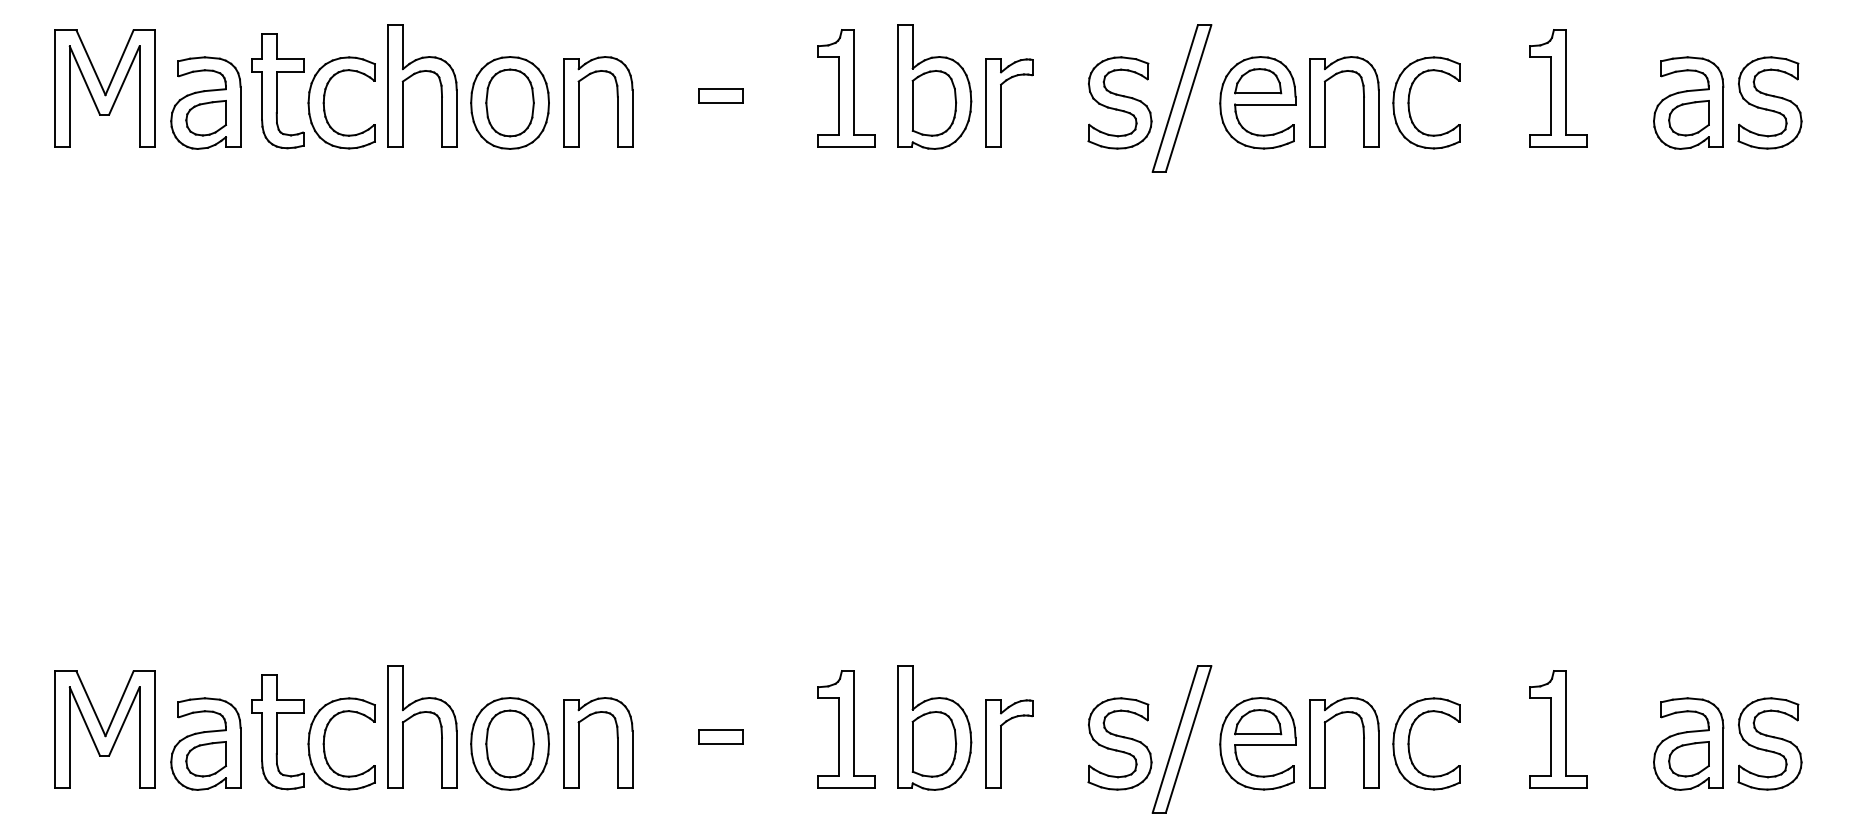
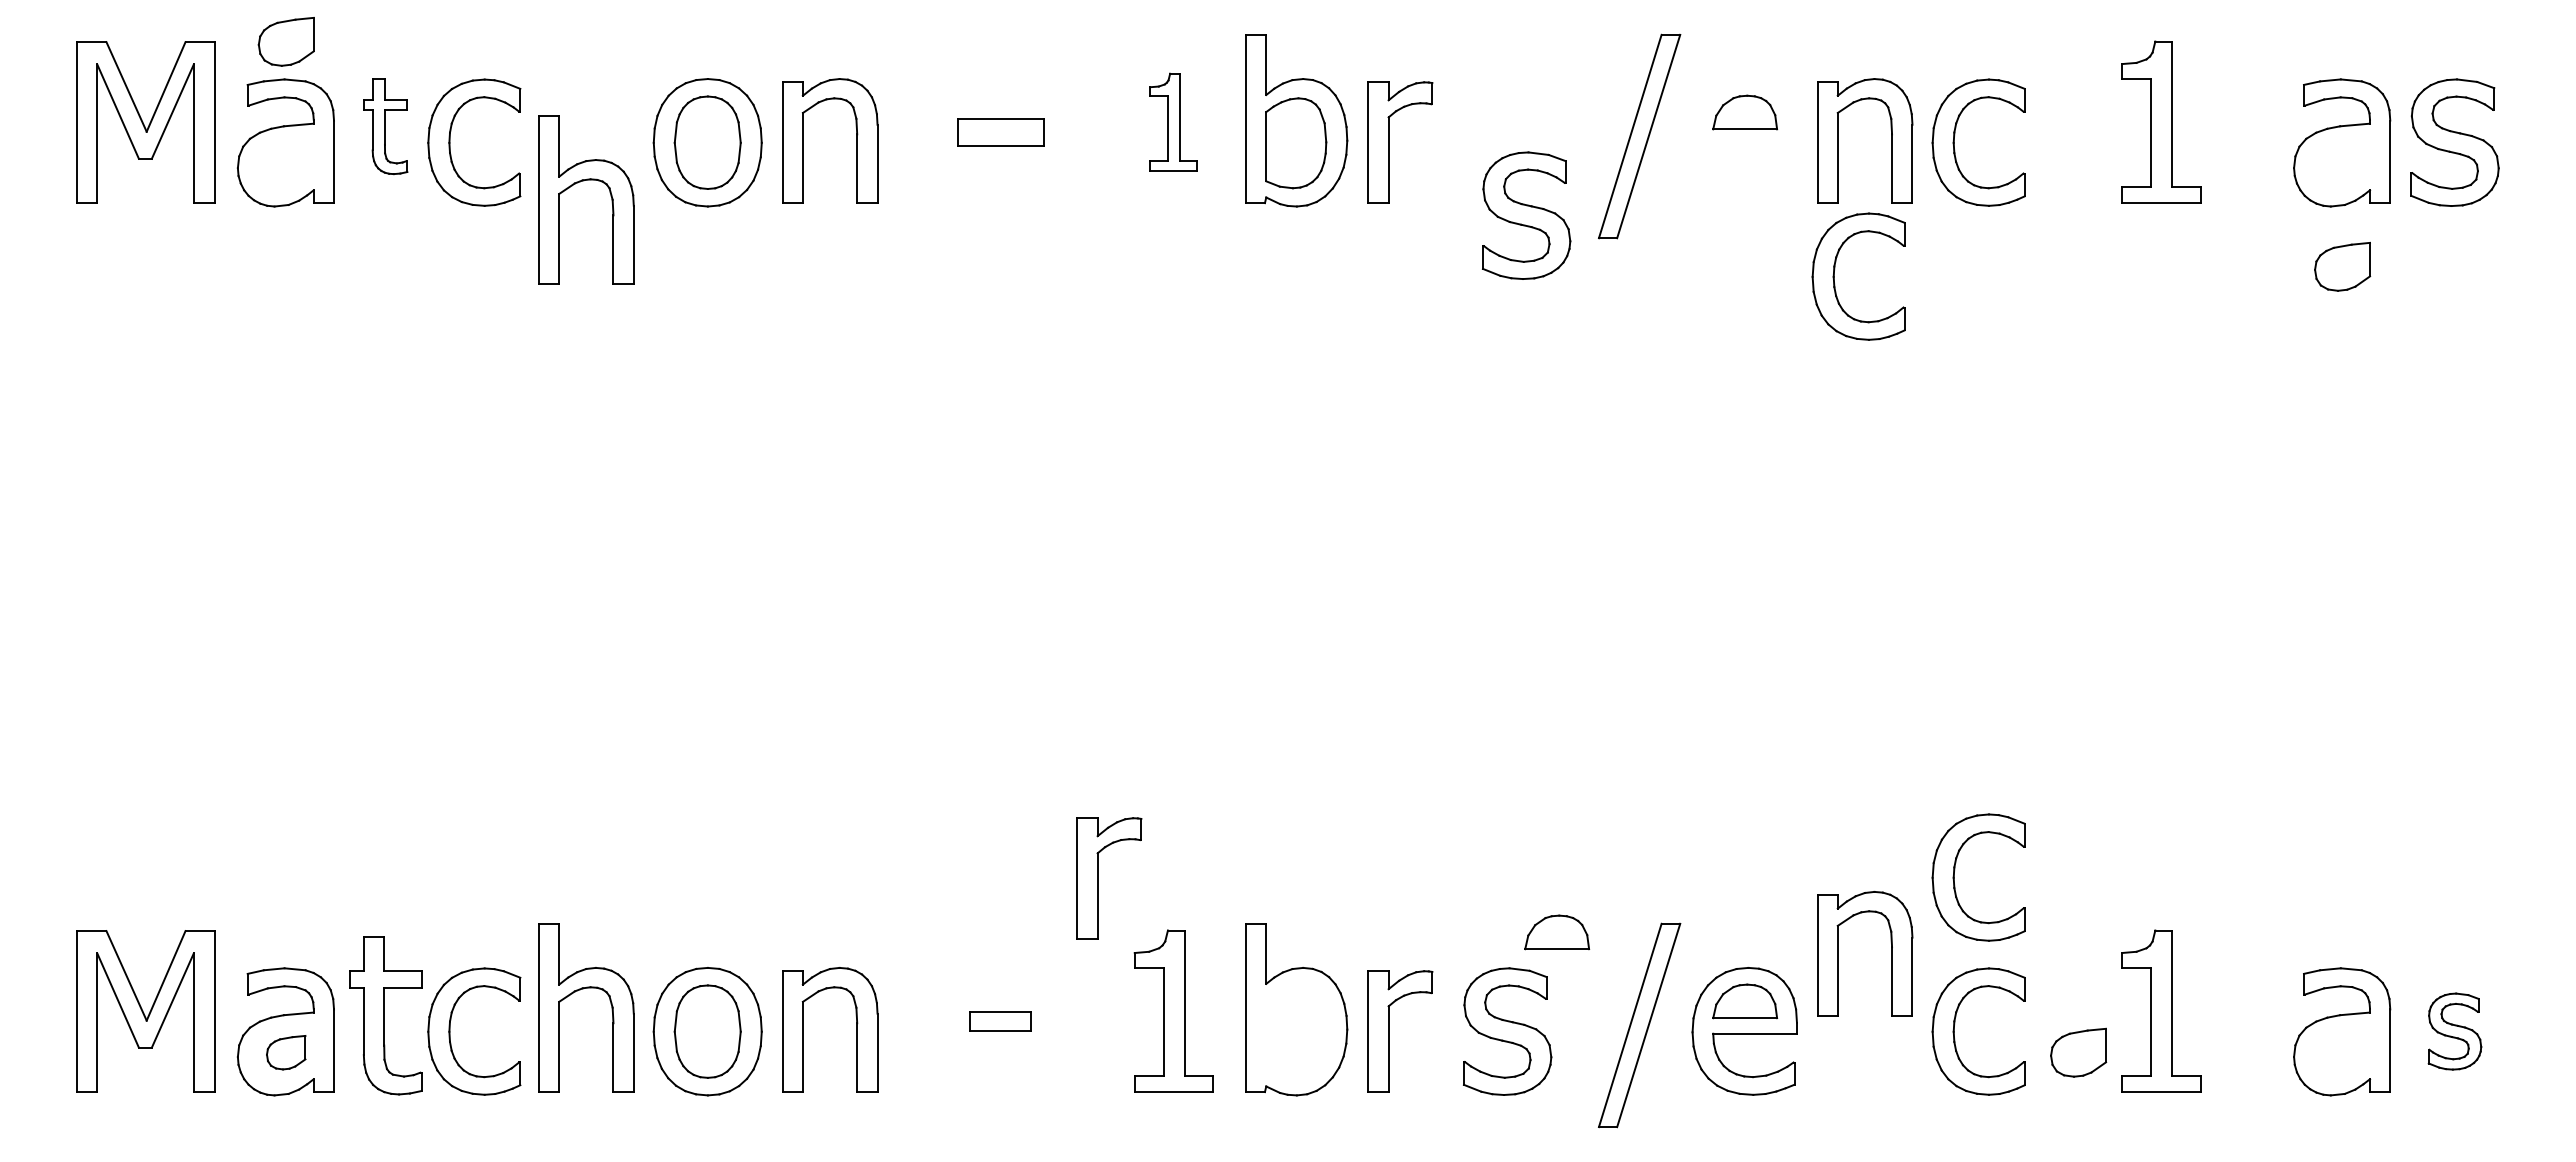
part: (418, 73) -> (580, 182), moved
part: (845, 87) -> (1173, 121), size x0.6
part: (277, 91) -> (385, 126), size x0.6
part: (721, 95) -> (1000, 132), size x1.4
part: (1119, 102) -> (1526, 215), moved
part: (1257, 102) -> (1744, 142), removed
part: (205, 117) -> (285, 41), moved
part: (1688, 117) -> (2342, 266), moved
part: (1322, 199) -> (1834, 276), added
part: (1409, 632) -> (1954, 877), added
part: (791, 633) -> (1098, 878), added
part: (1122, 672) -> (1557, 932), added
part: (1363, 742) -> (1891, 953), moved
part: (1119, 743) -> (1507, 1031), moved
part: (1769, 743) -> (2454, 1031), size x0.6
part: (934, 744) -> (1296, 1032), removed
part: (205, 758) -> (285, 1052), size x0.7
part: (1688, 758) -> (2078, 1052), moved

